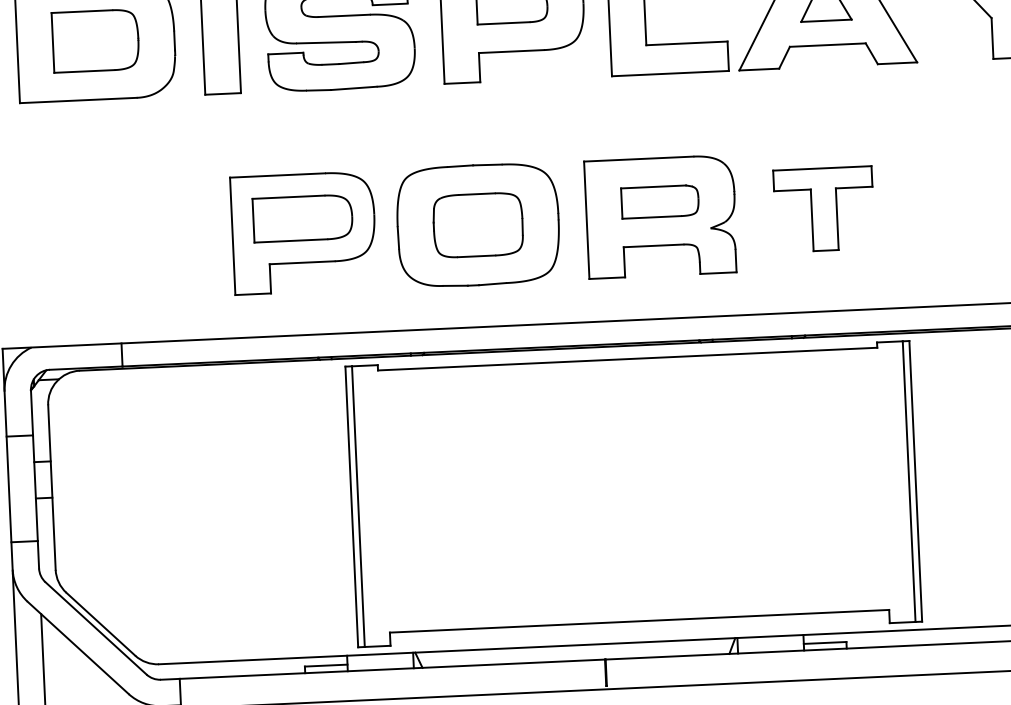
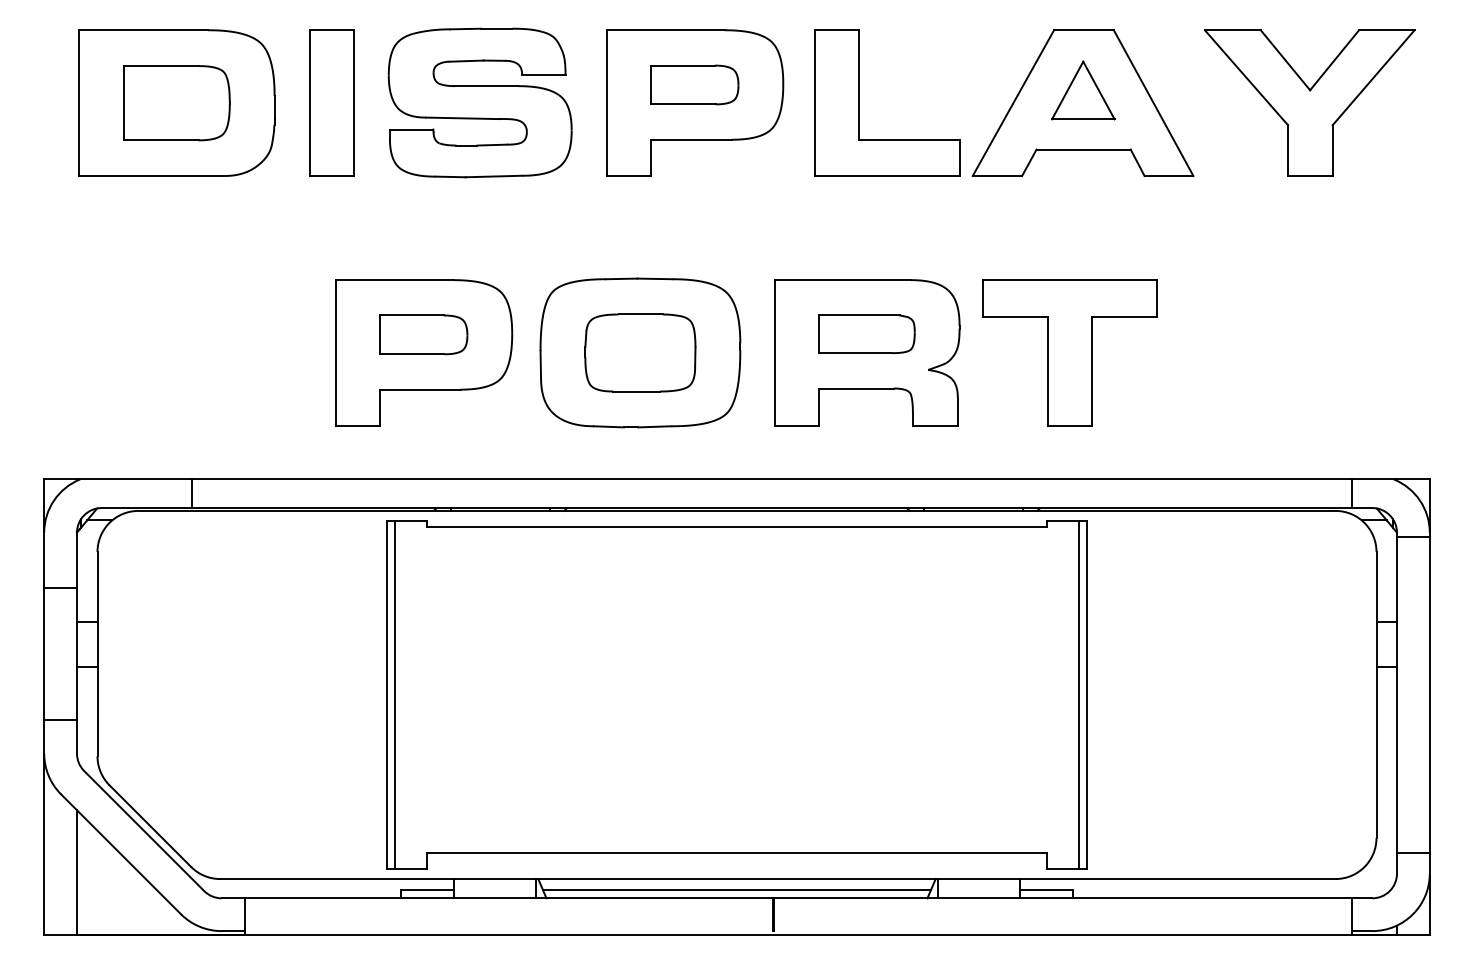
part: (823, 209) -> (1069, 352), size x1.43
part: (302, 218) -> (423, 334), size x0.71
part: (633, 493) -> (736, 694), moved
line: (575, 654) -> (736, 890), added

